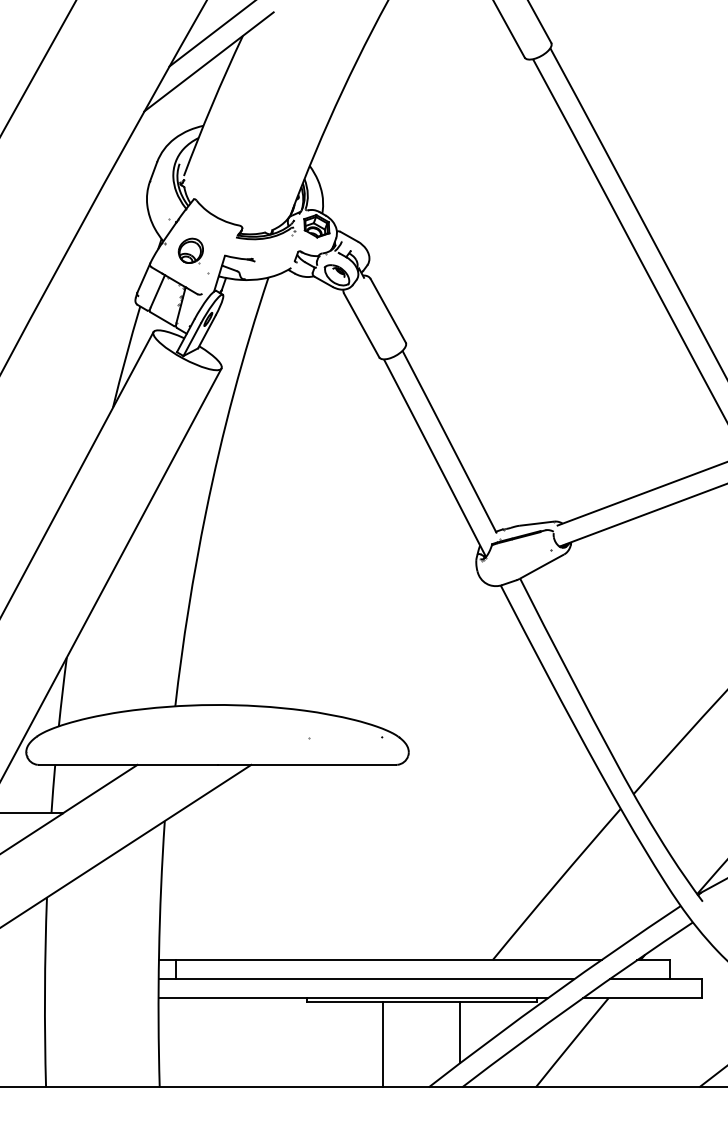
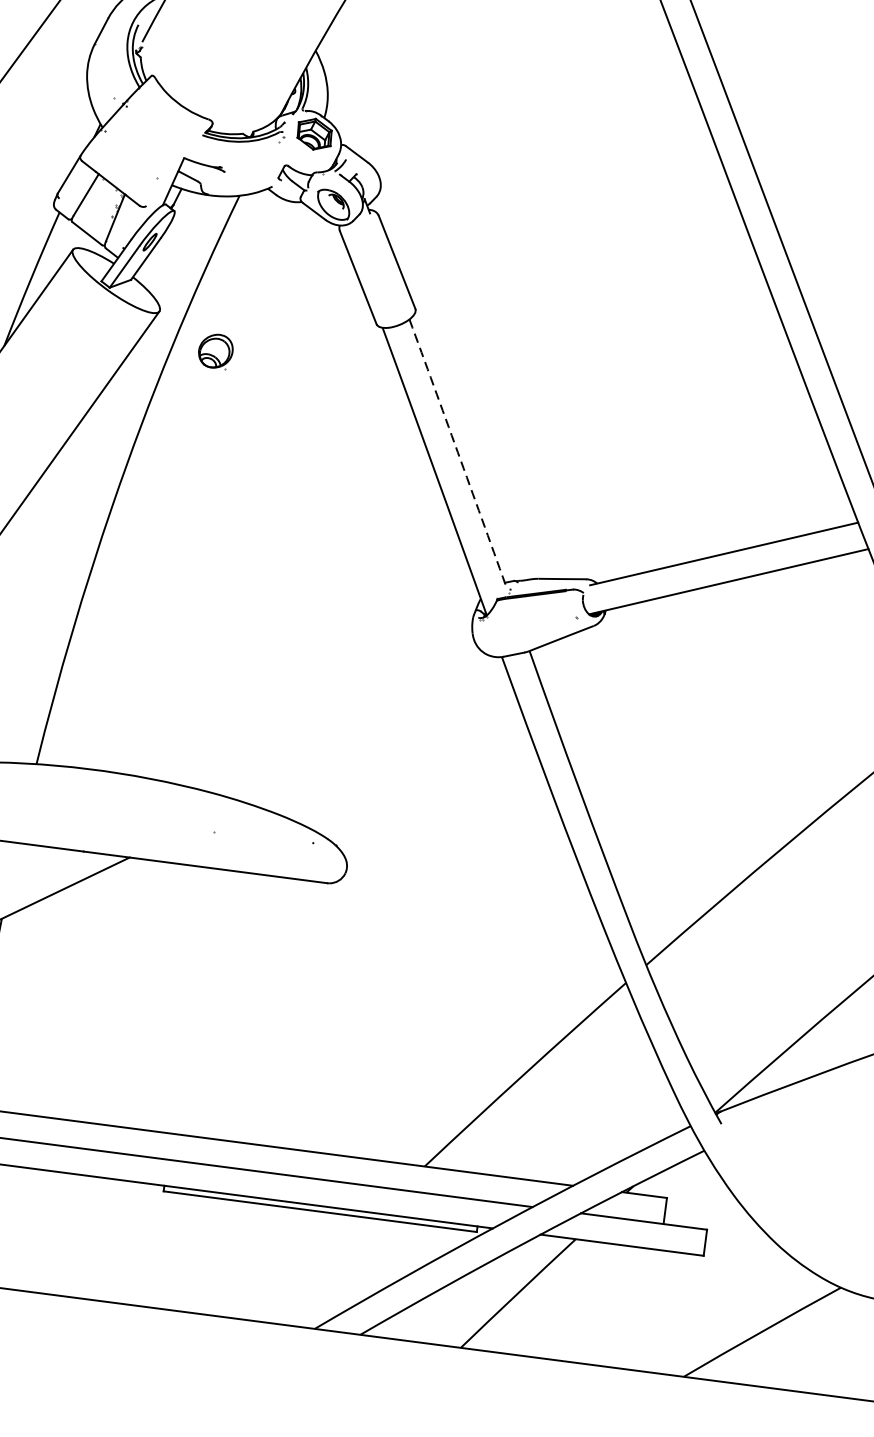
part: (190, 250) -> (215, 350), moved
line: (449, 442) -> (457, 452), solid -> dashed
line: (460, 1032) -> (367, 1259), removed
line: (383, 1044) -> (260, 1262), removed

